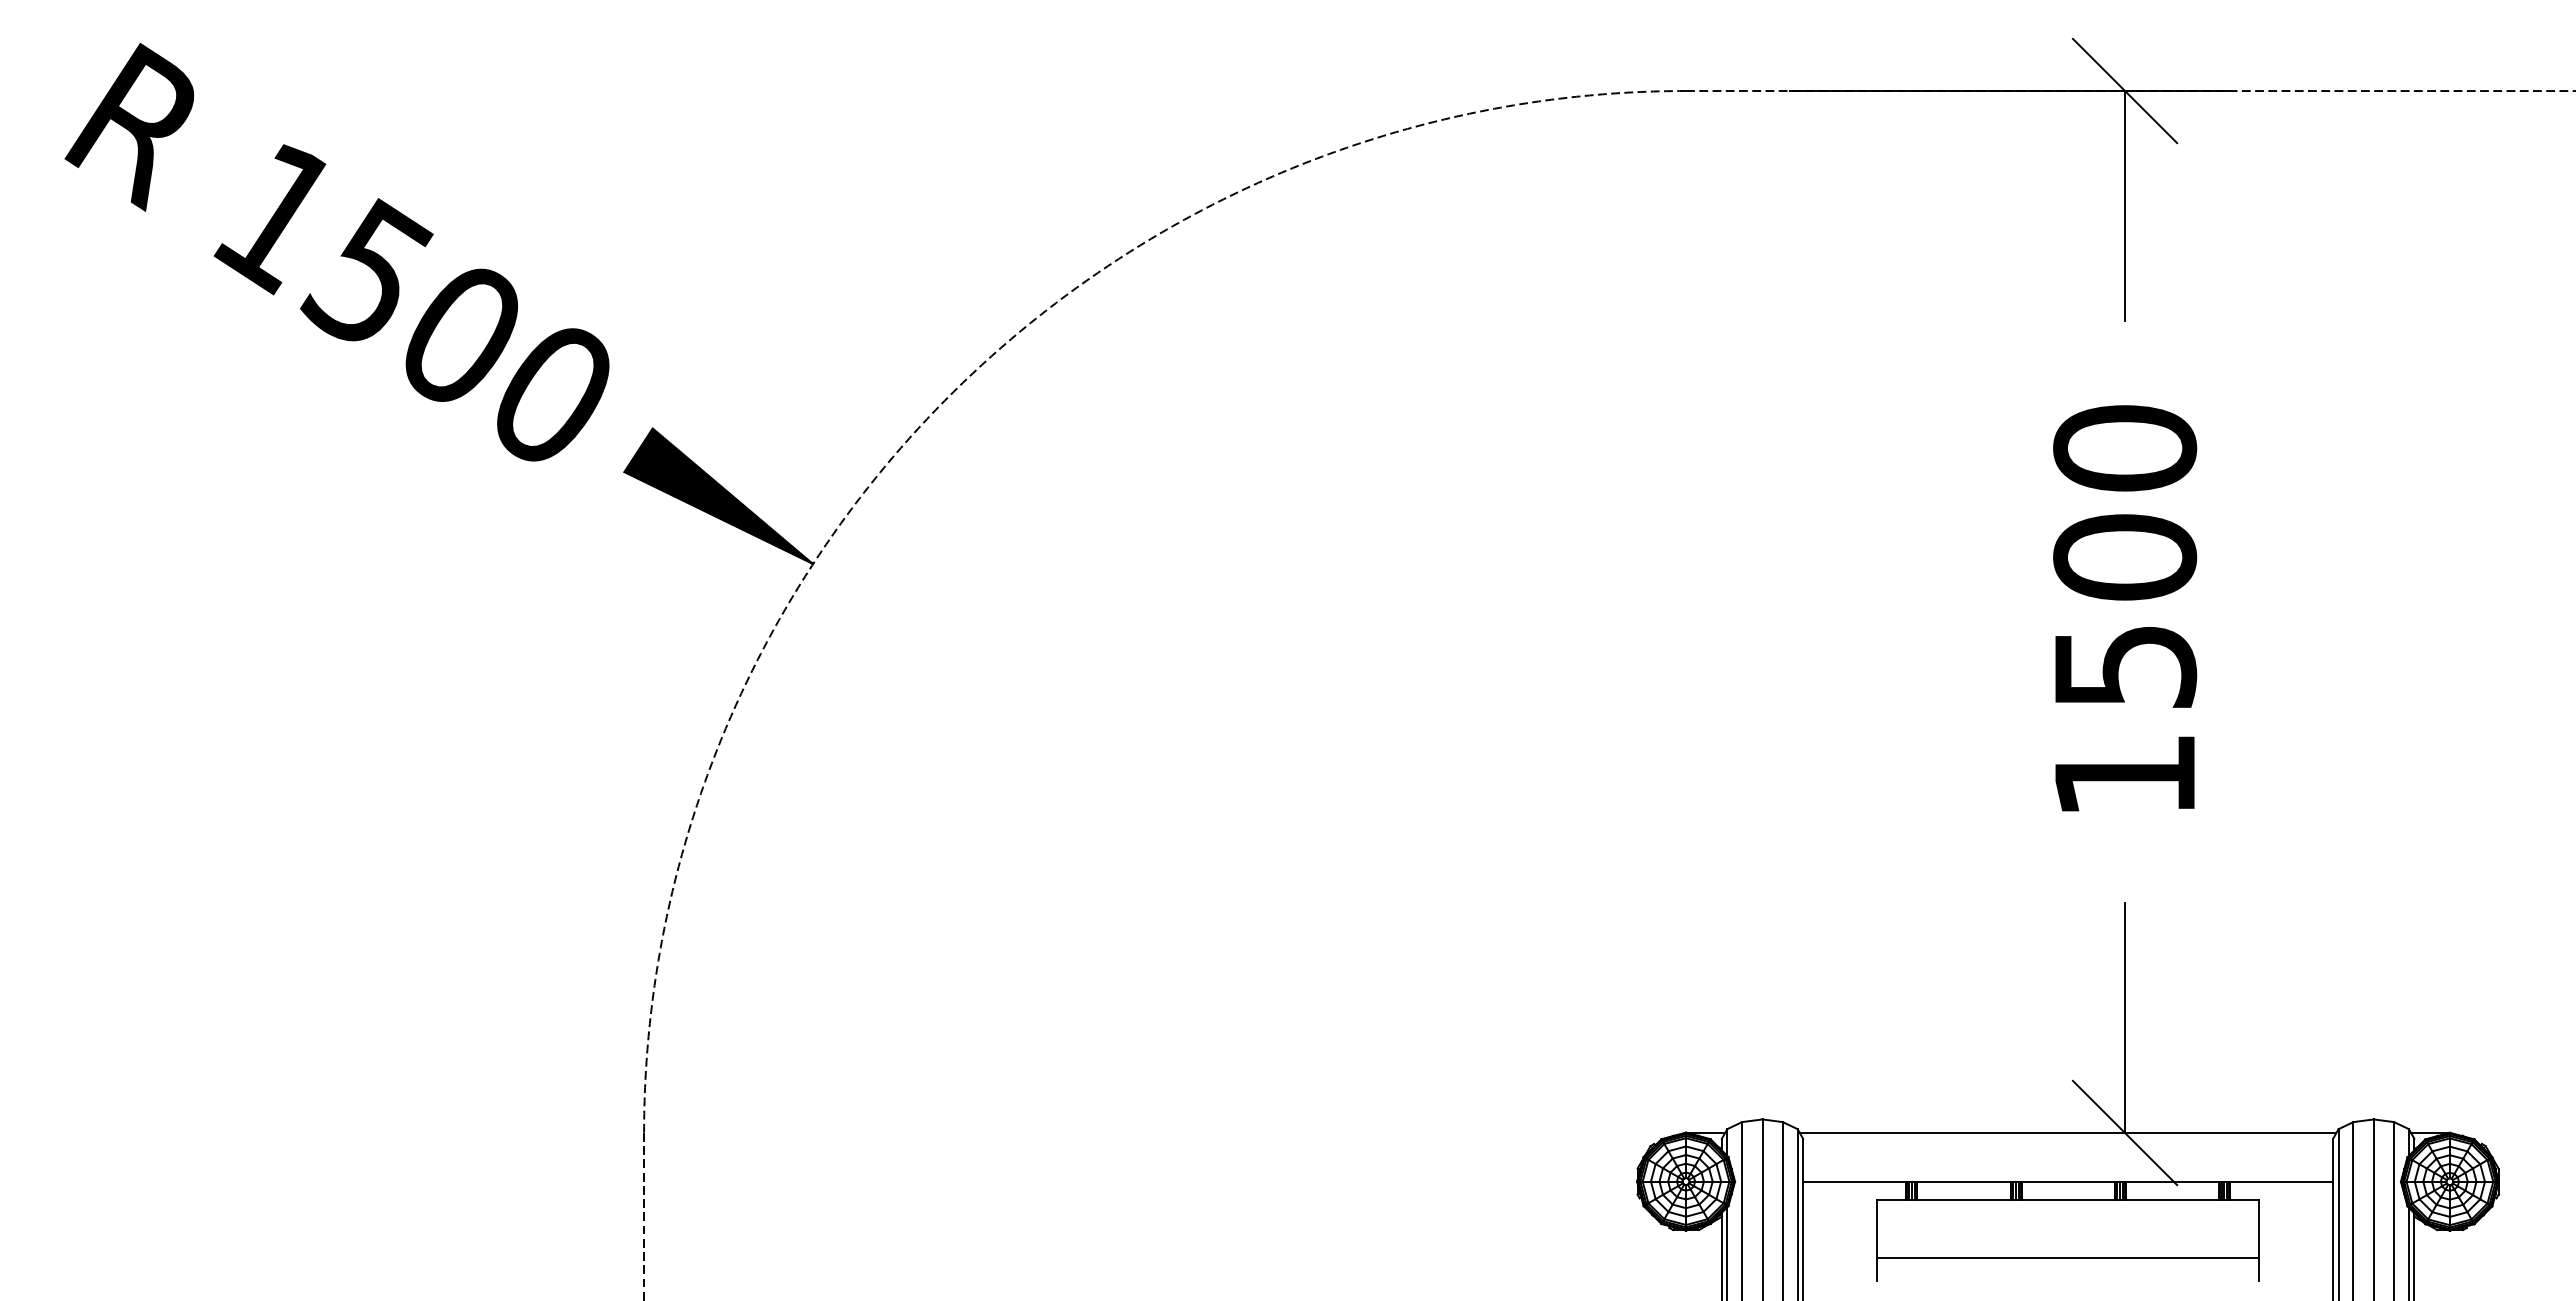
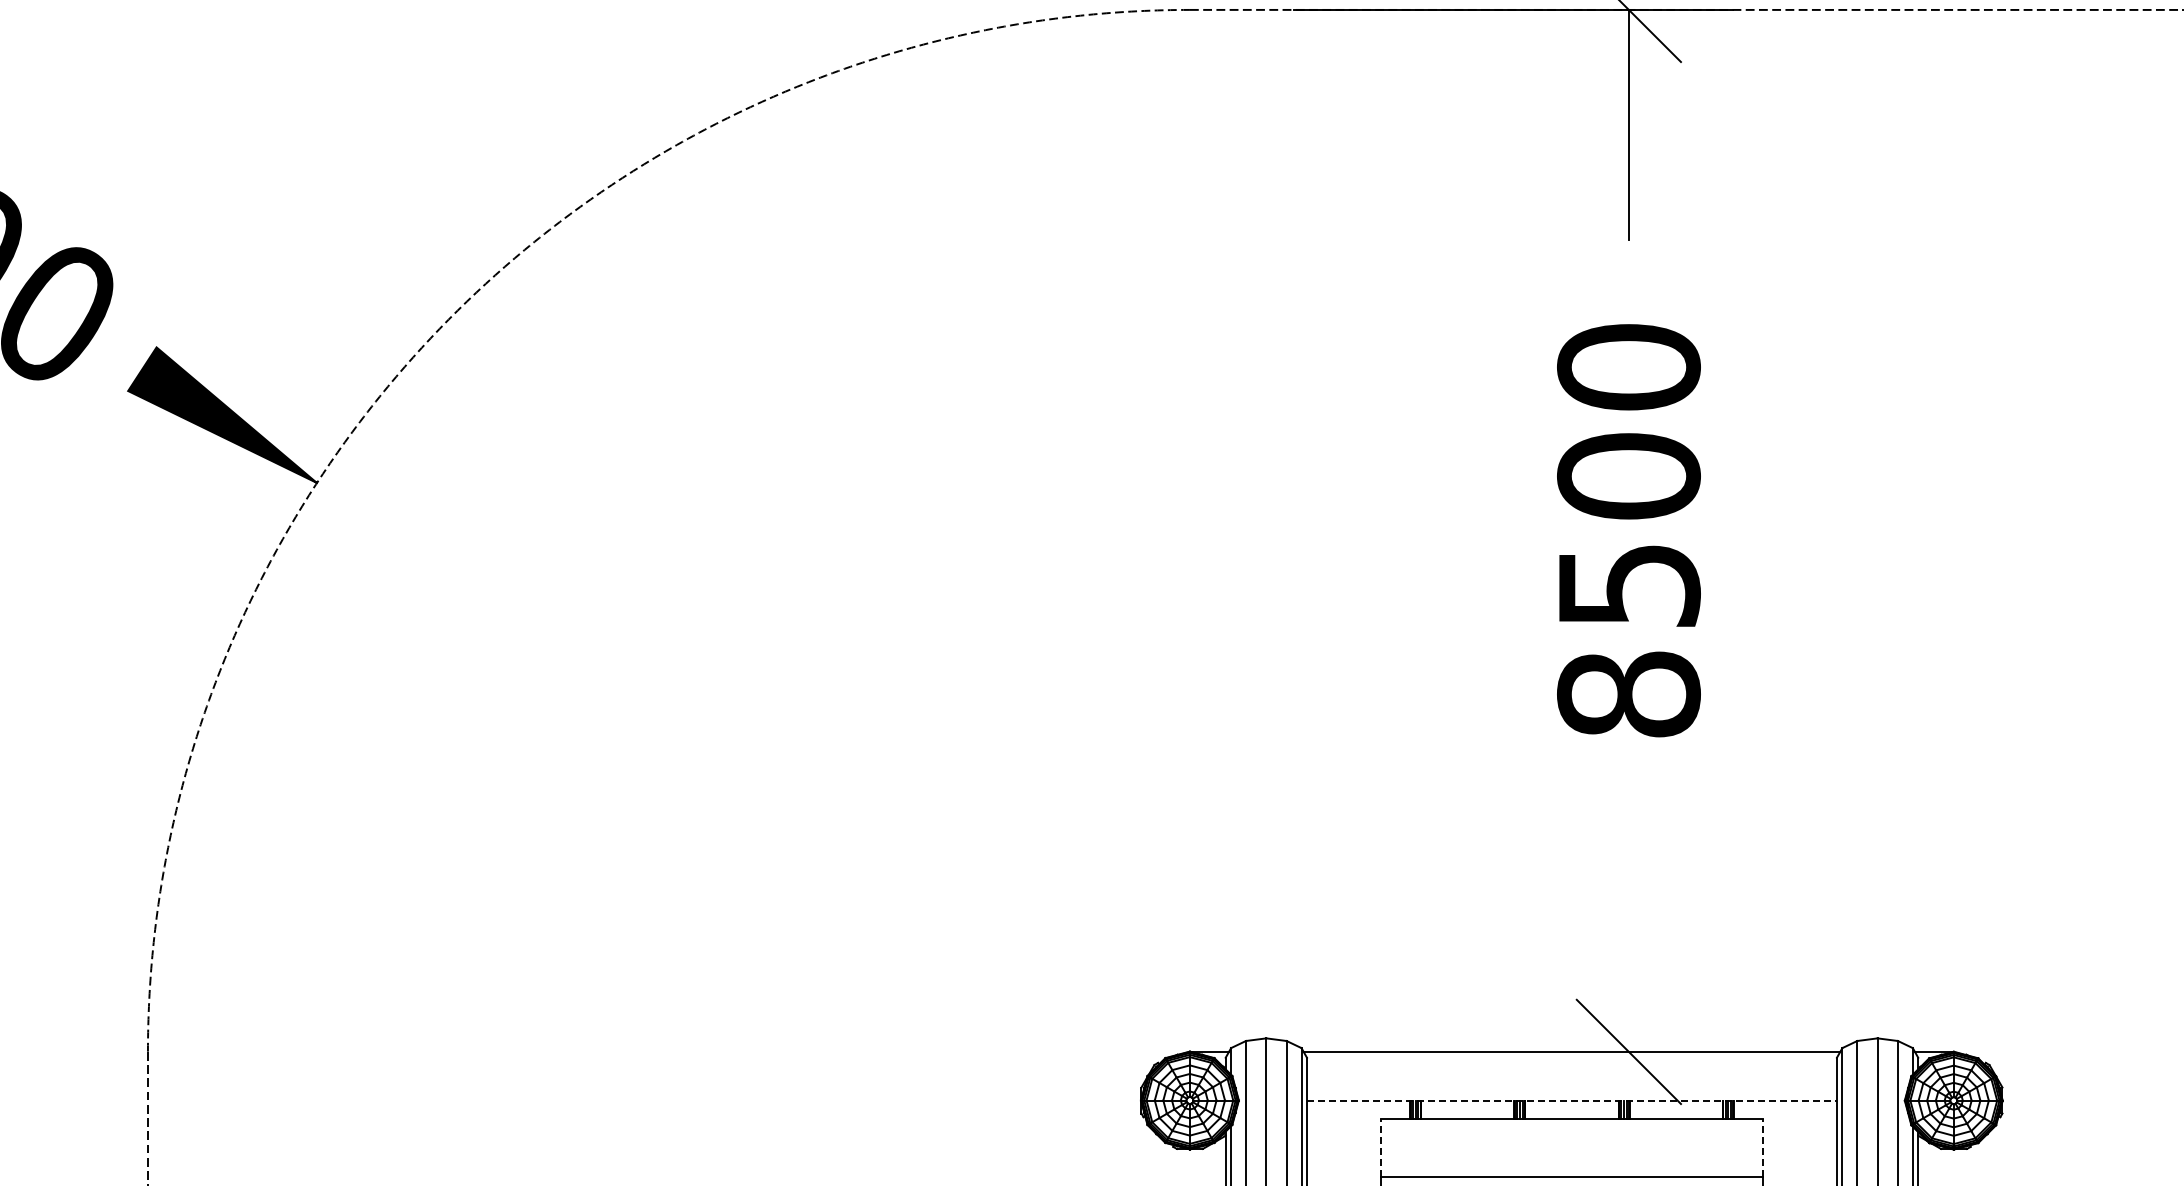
text: (2125, 775) -> (1629, 694), 1500 -> 8500
line: (2125, 1017) -> (1629, 936), removed
line: (2068, 1181) -> (1572, 1100), solid -> dashed
line: (1877, 1228) -> (1381, 1147), solid -> dashed
line: (2259, 1228) -> (1763, 1147), solid -> dashed

